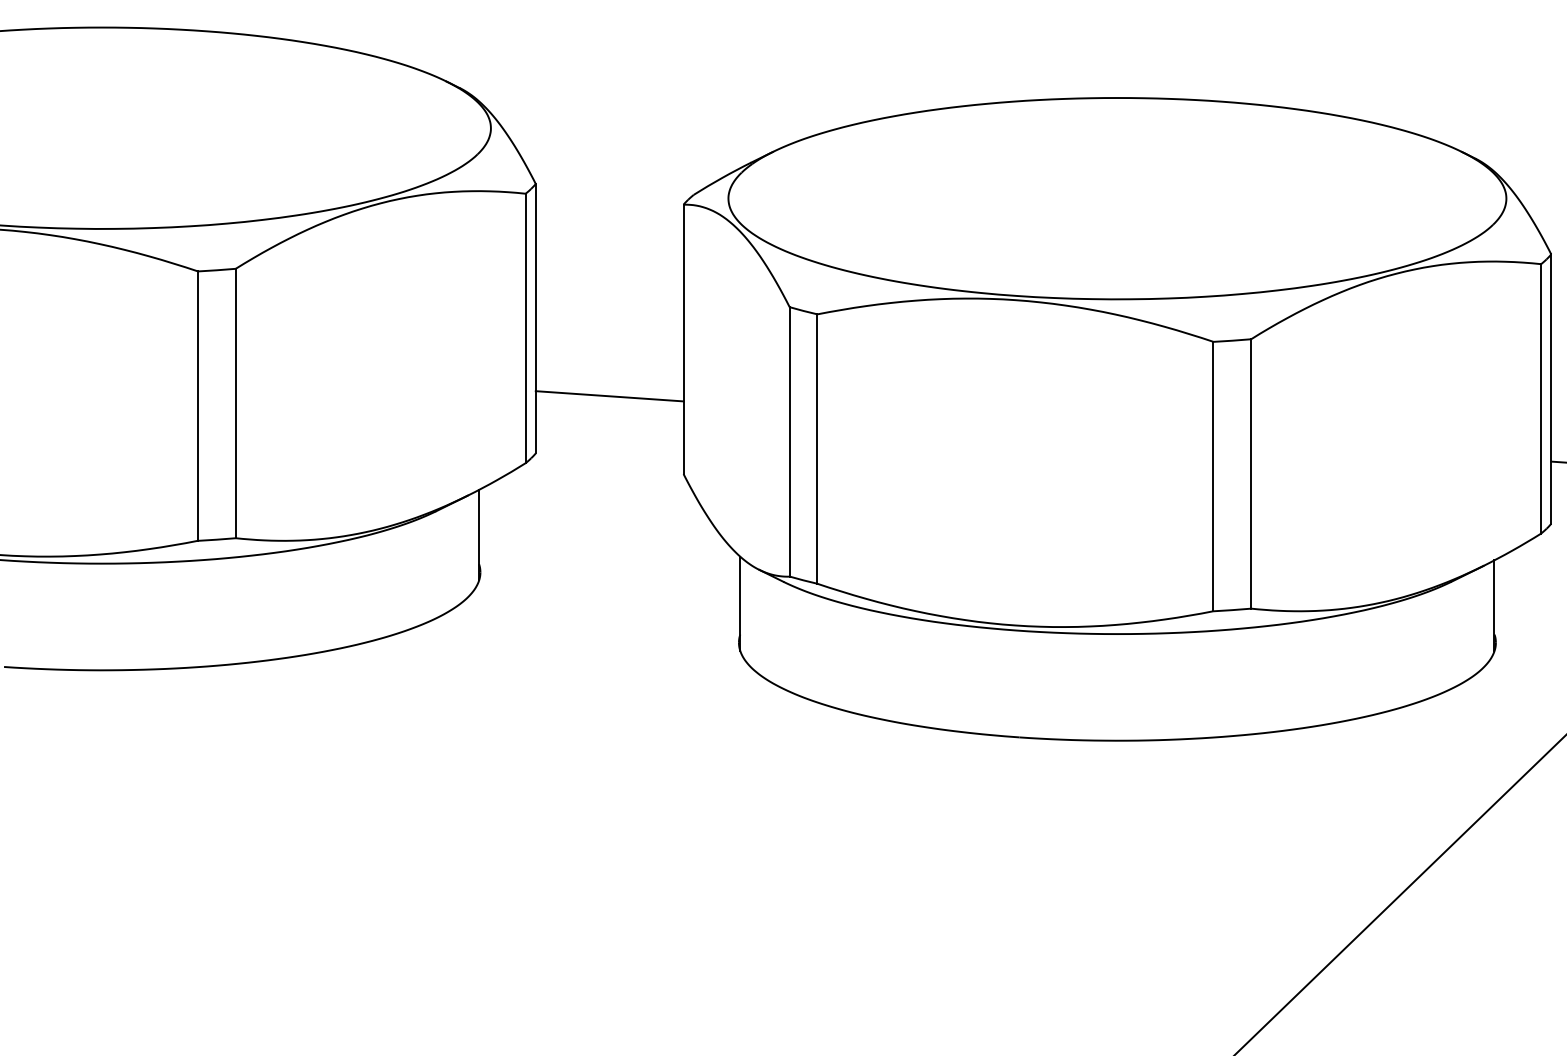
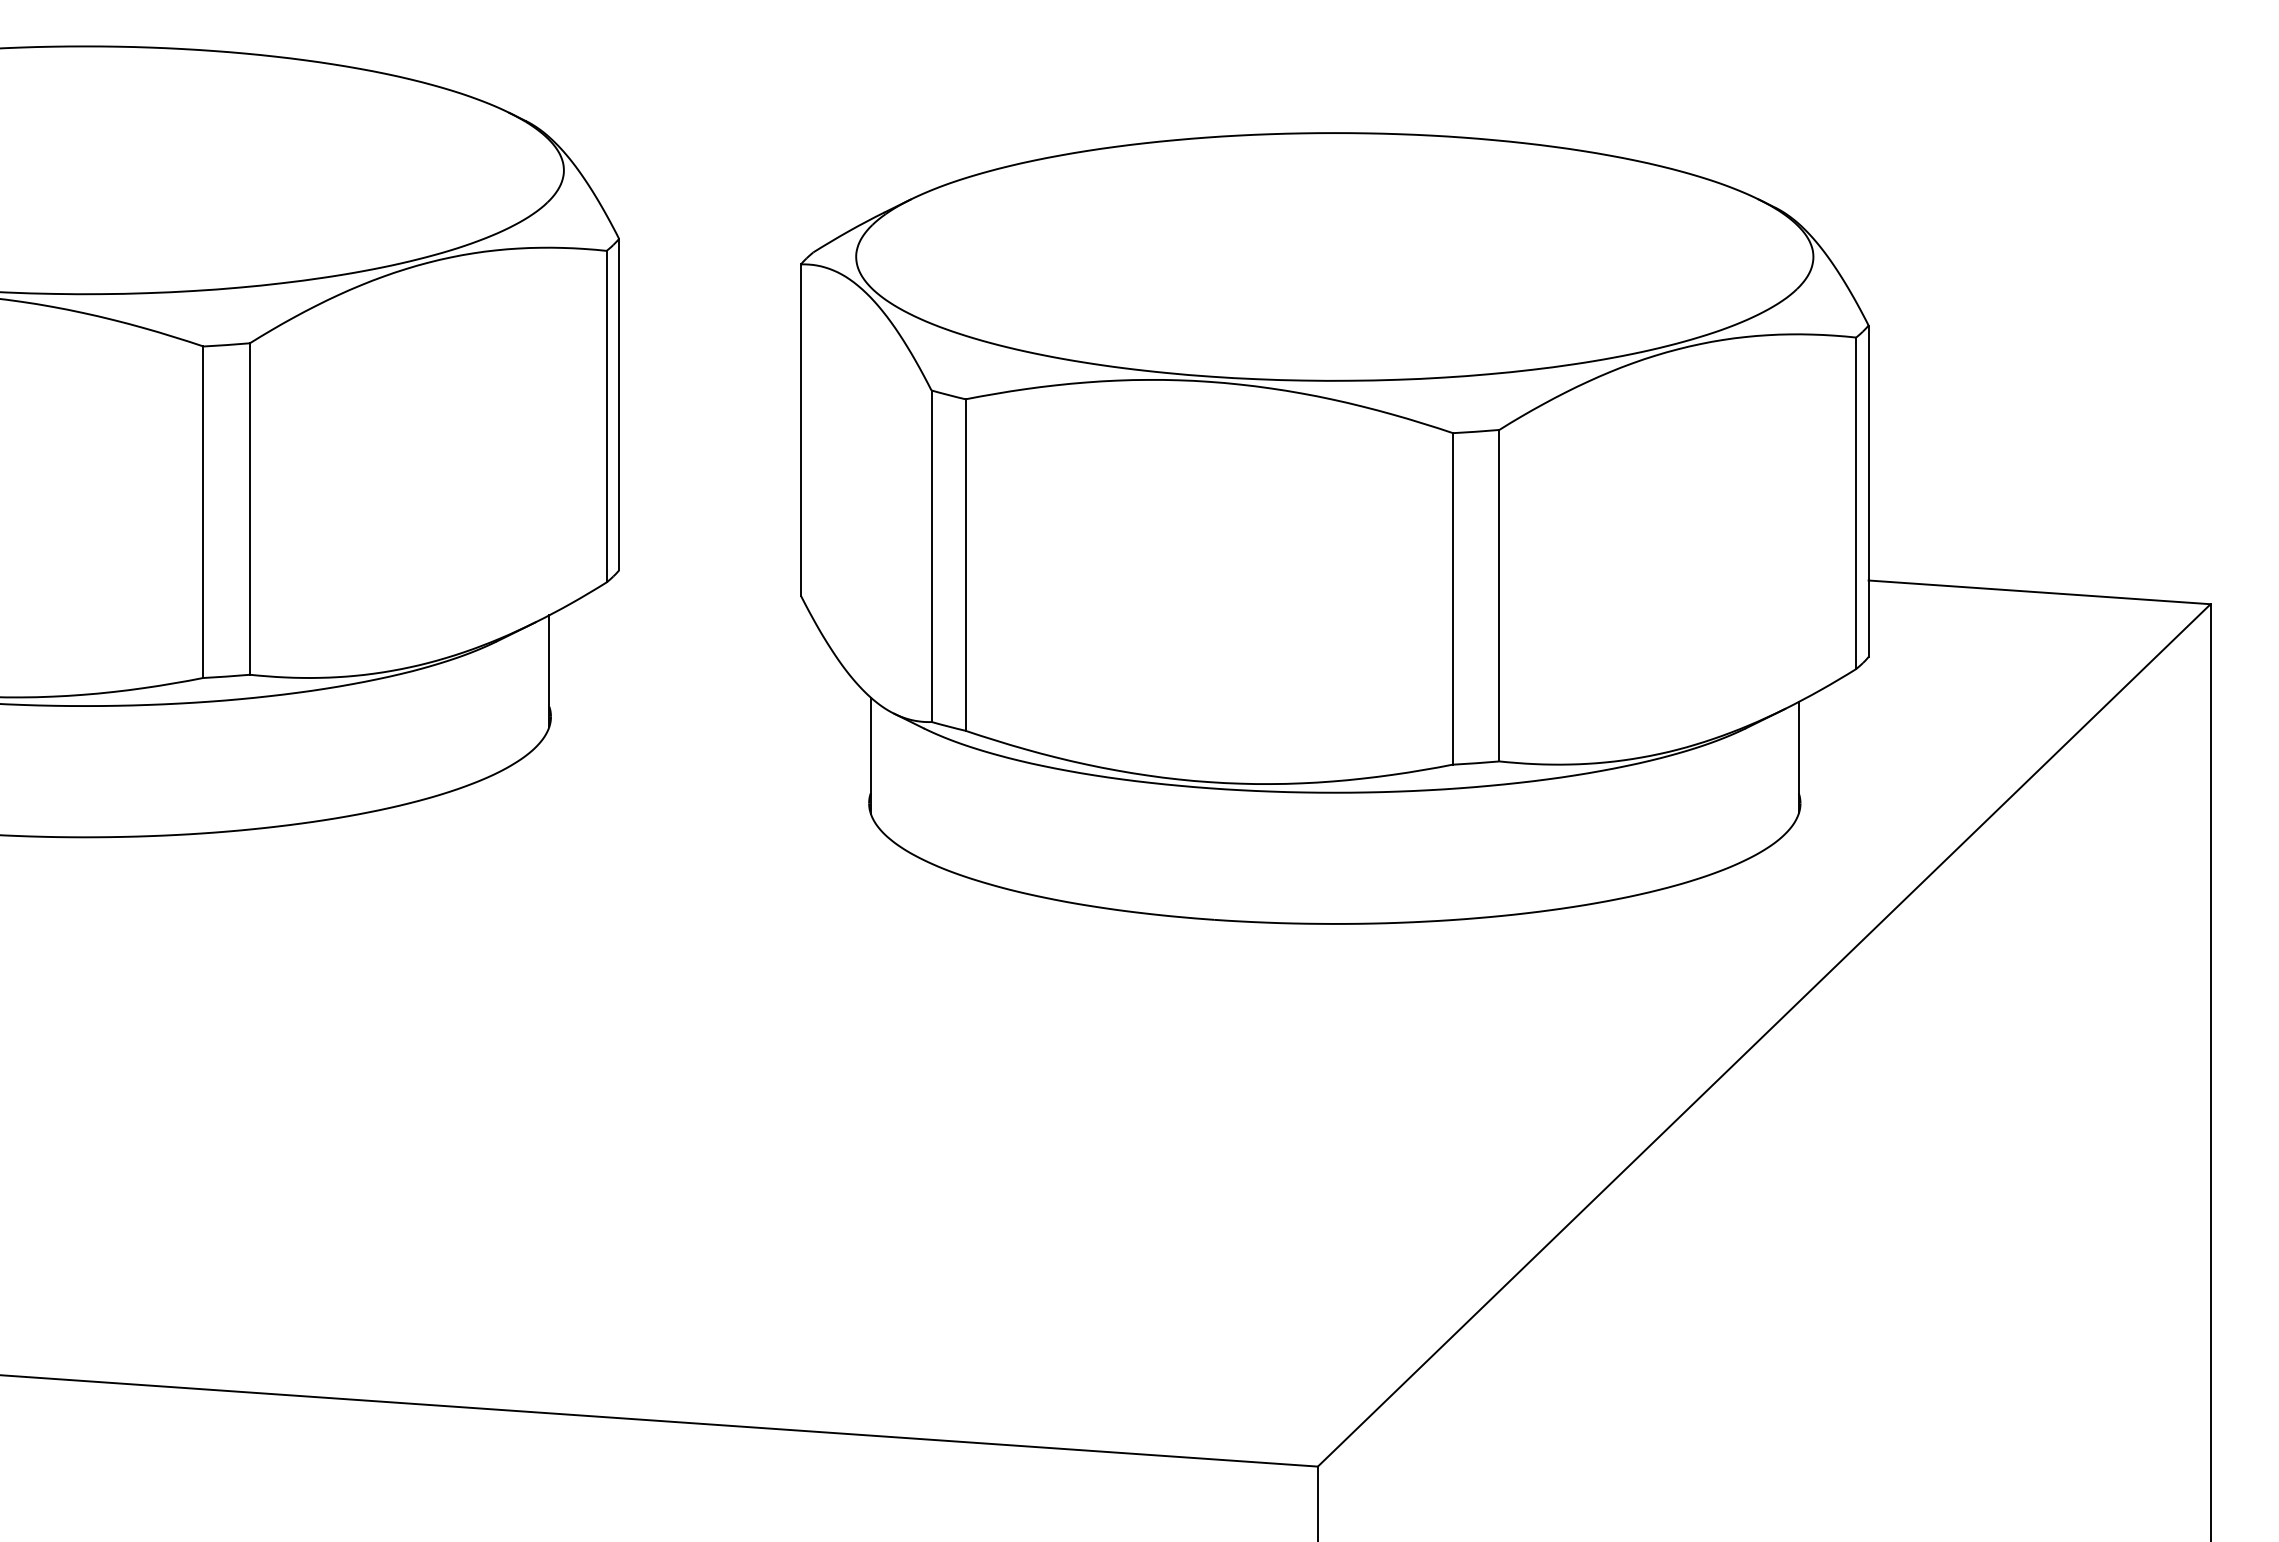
line: (609, 395) -> (709, 499), removed

